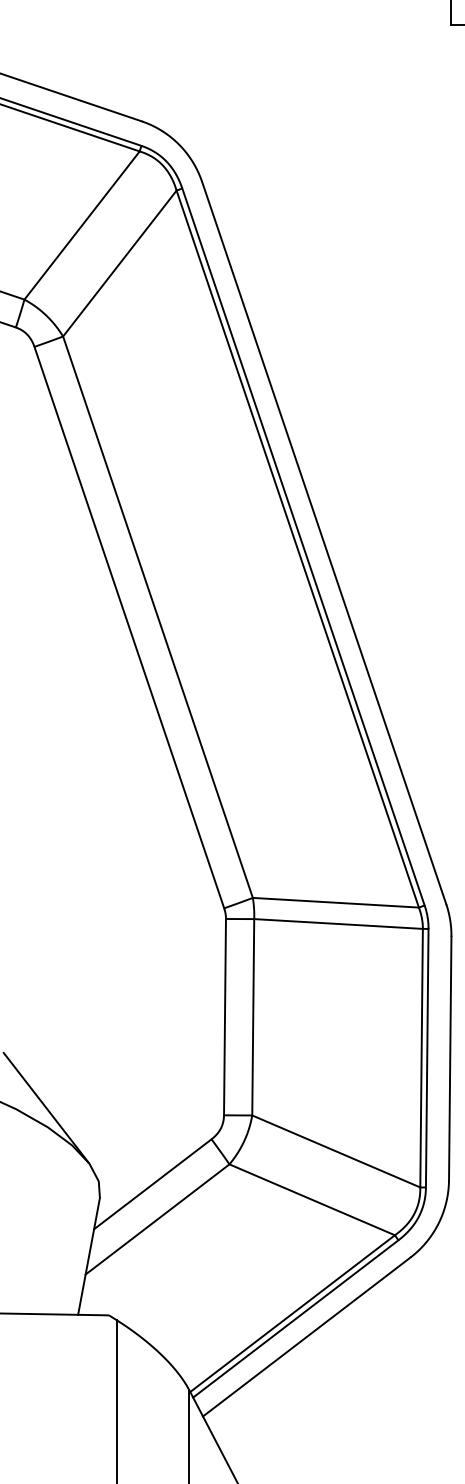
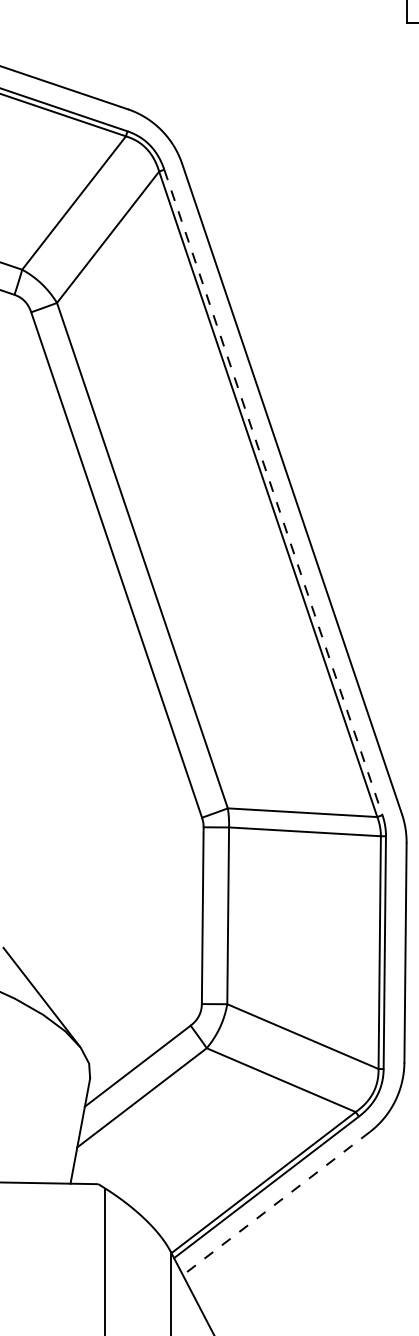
line: (303, 547) -> (273, 492), solid -> dashed
line: (306, 1336) -> (276, 1203), solid -> dashed

